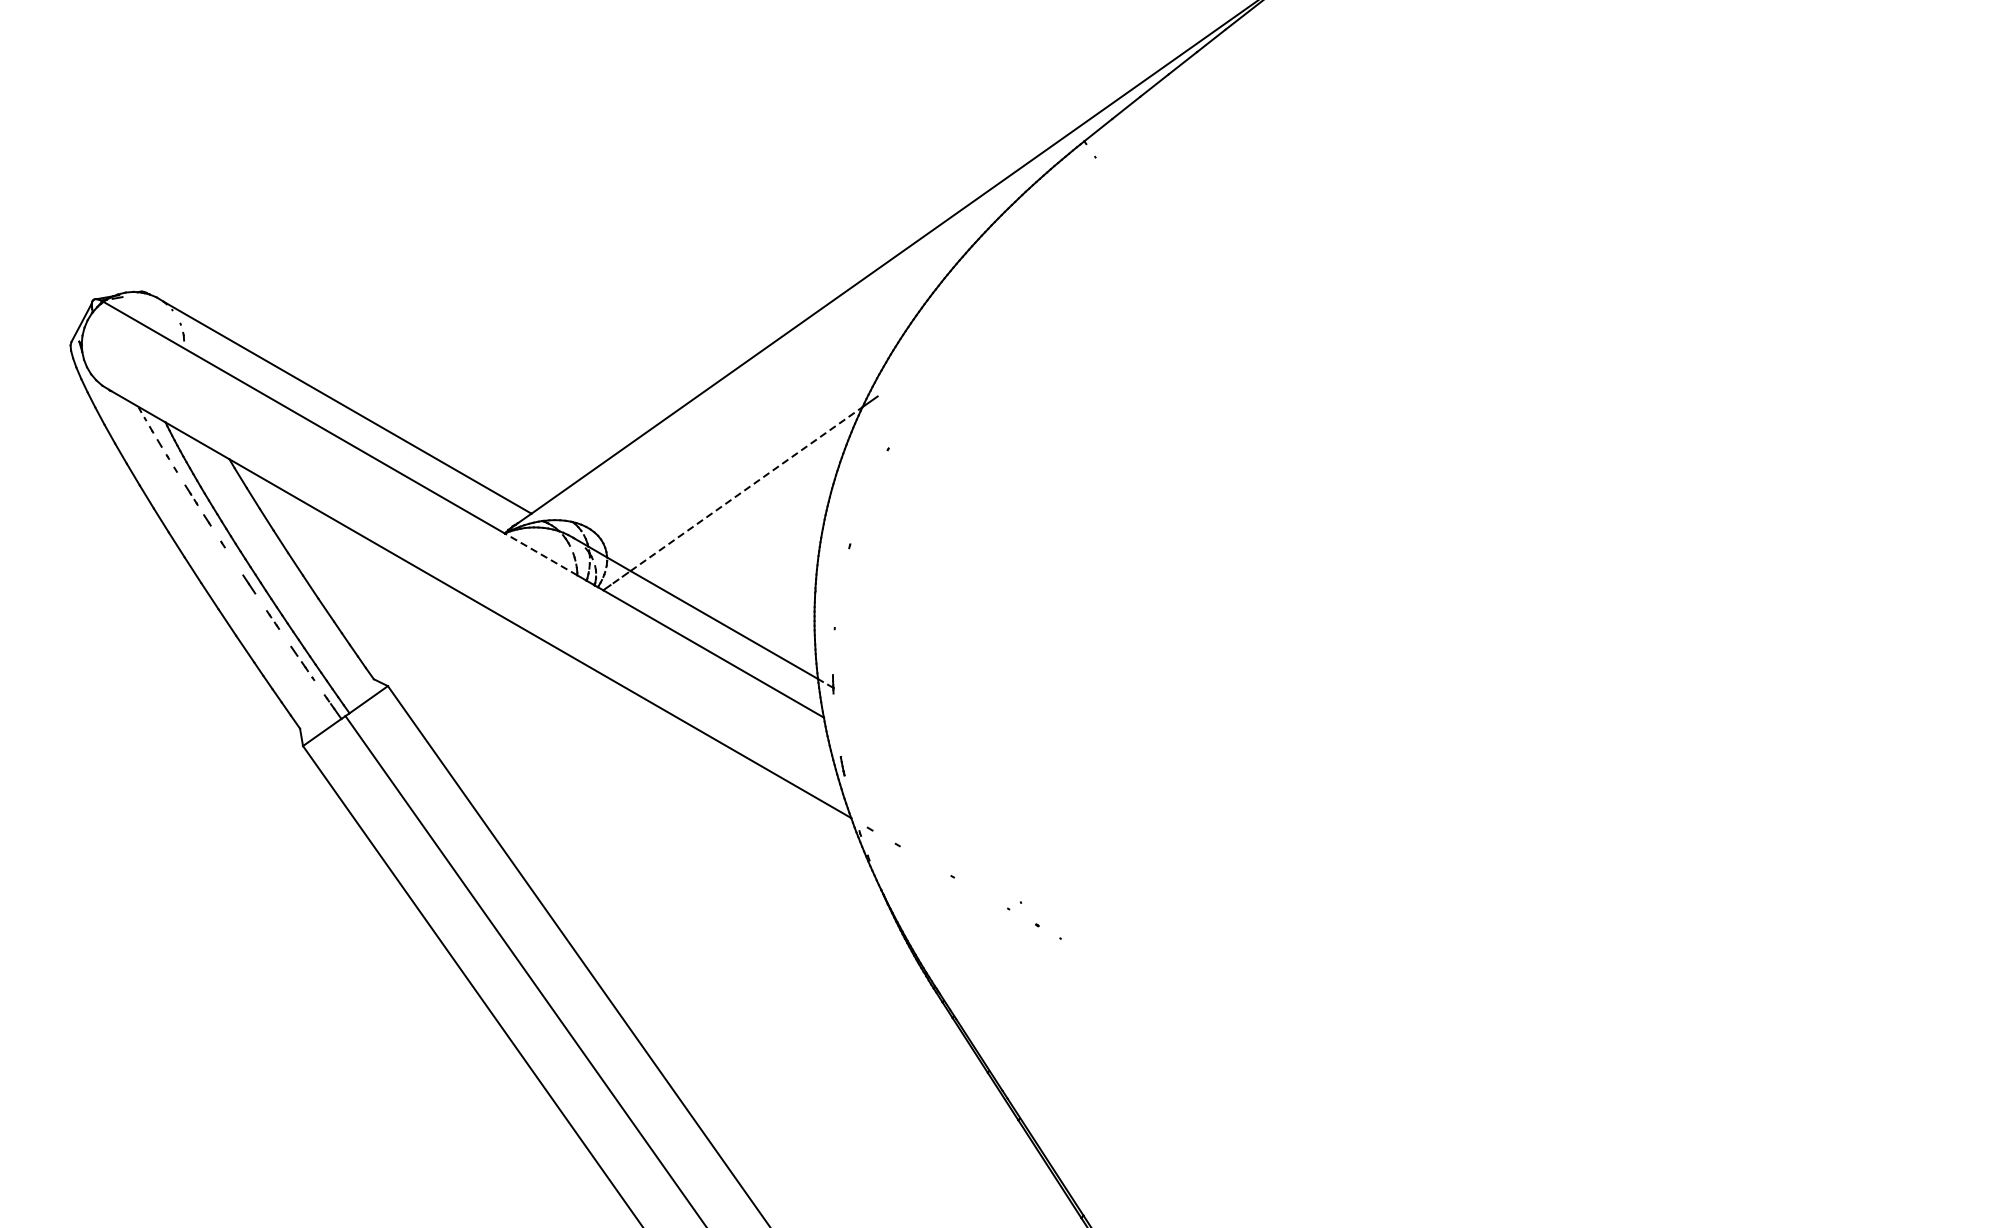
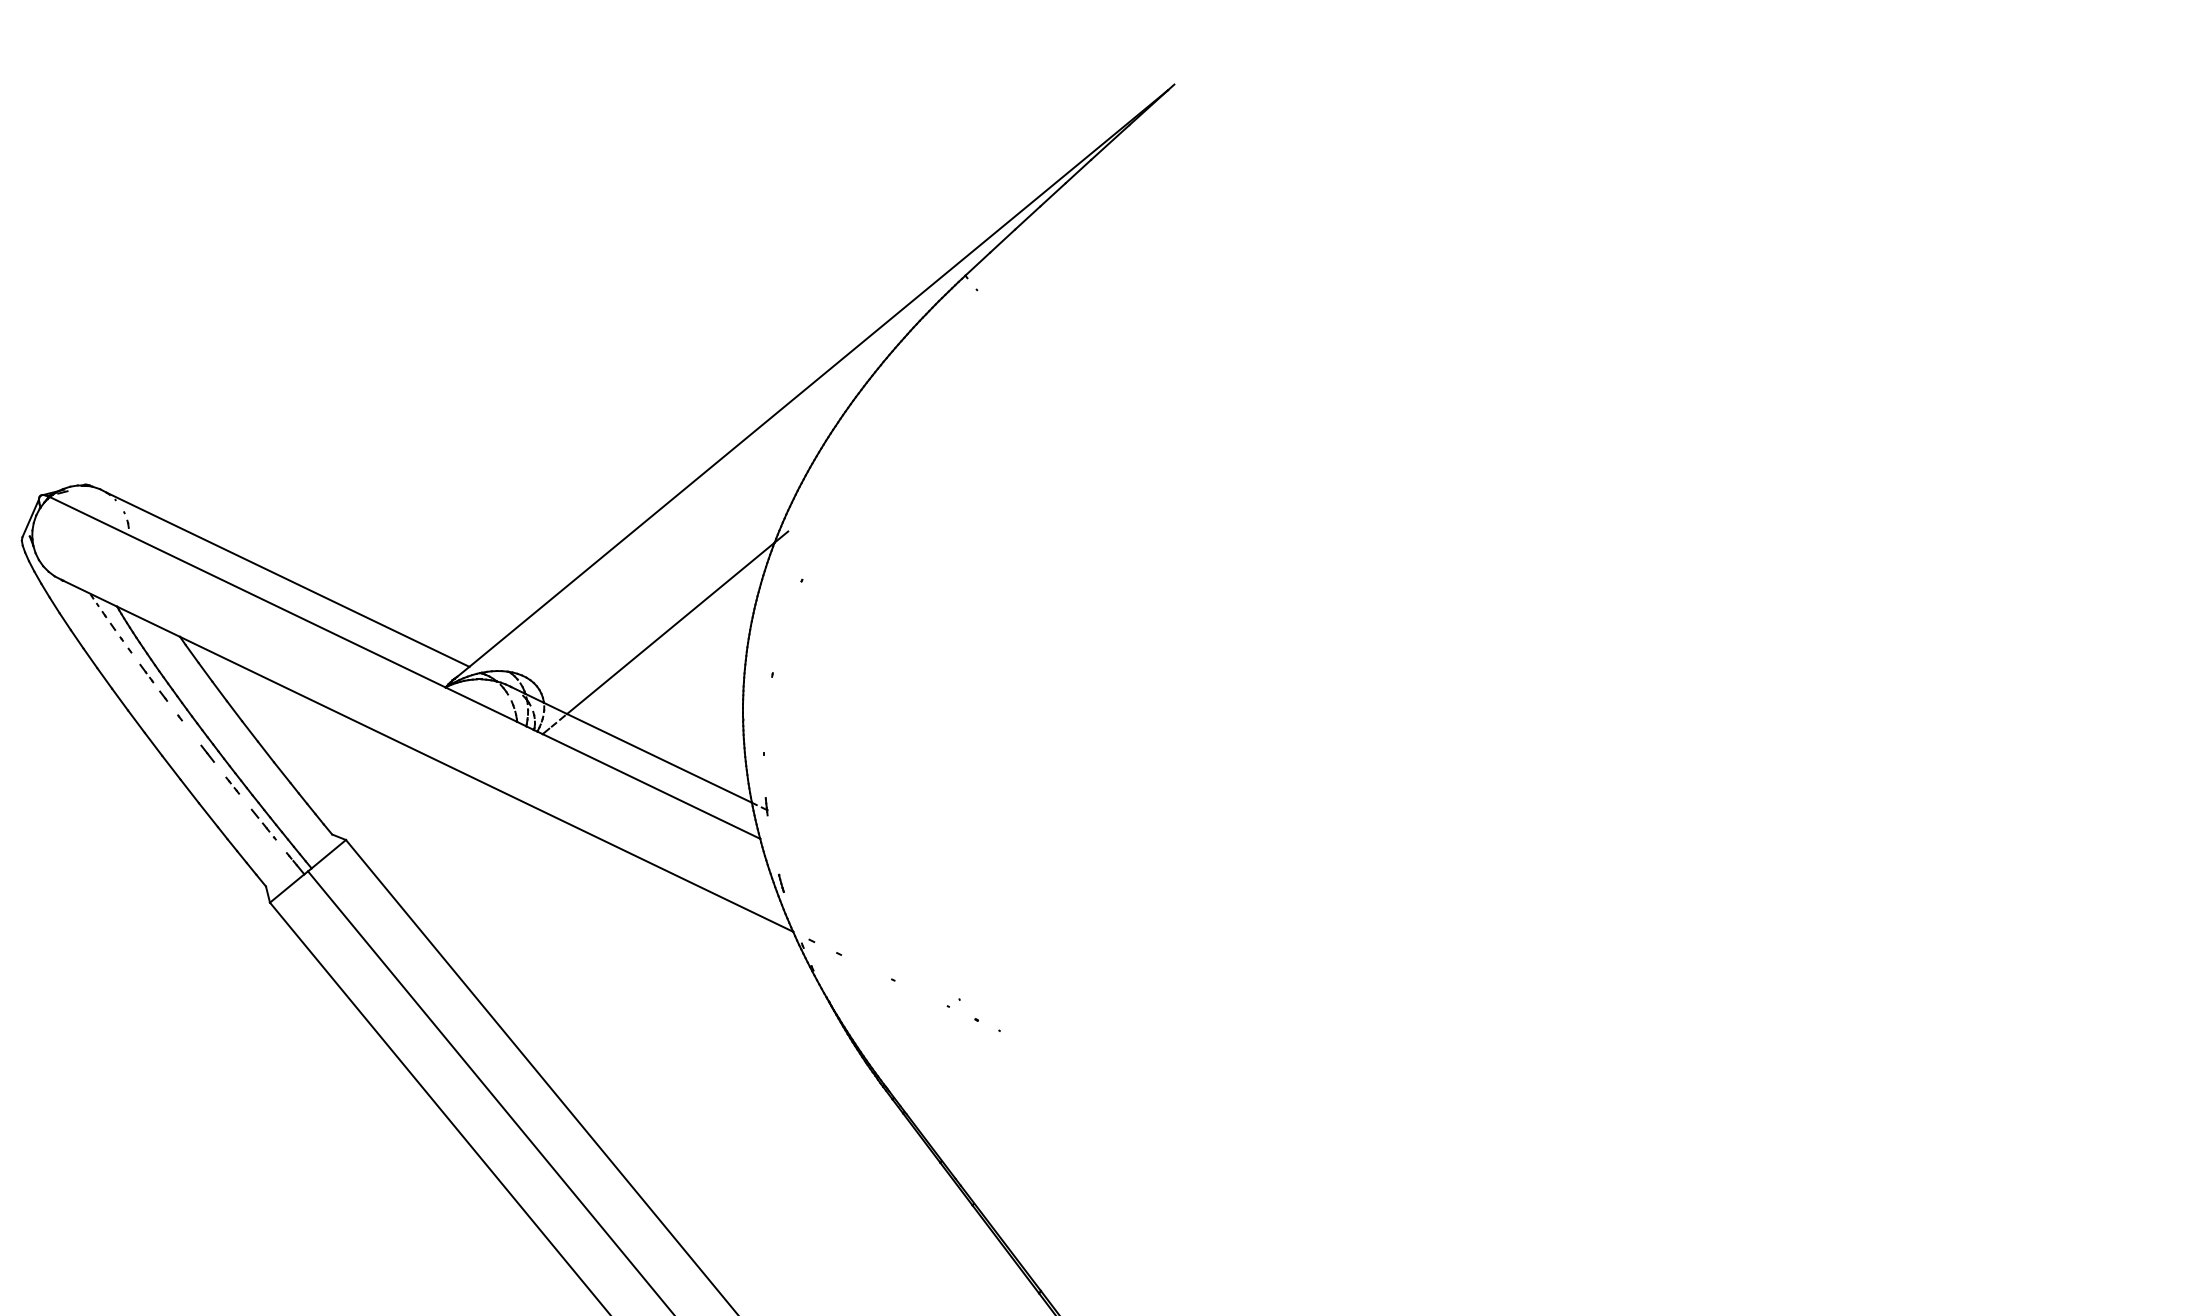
line: (746, 489) -> (670, 628), dashed -> solid
line: (541, 554) -> (481, 704), dashed -> solid

